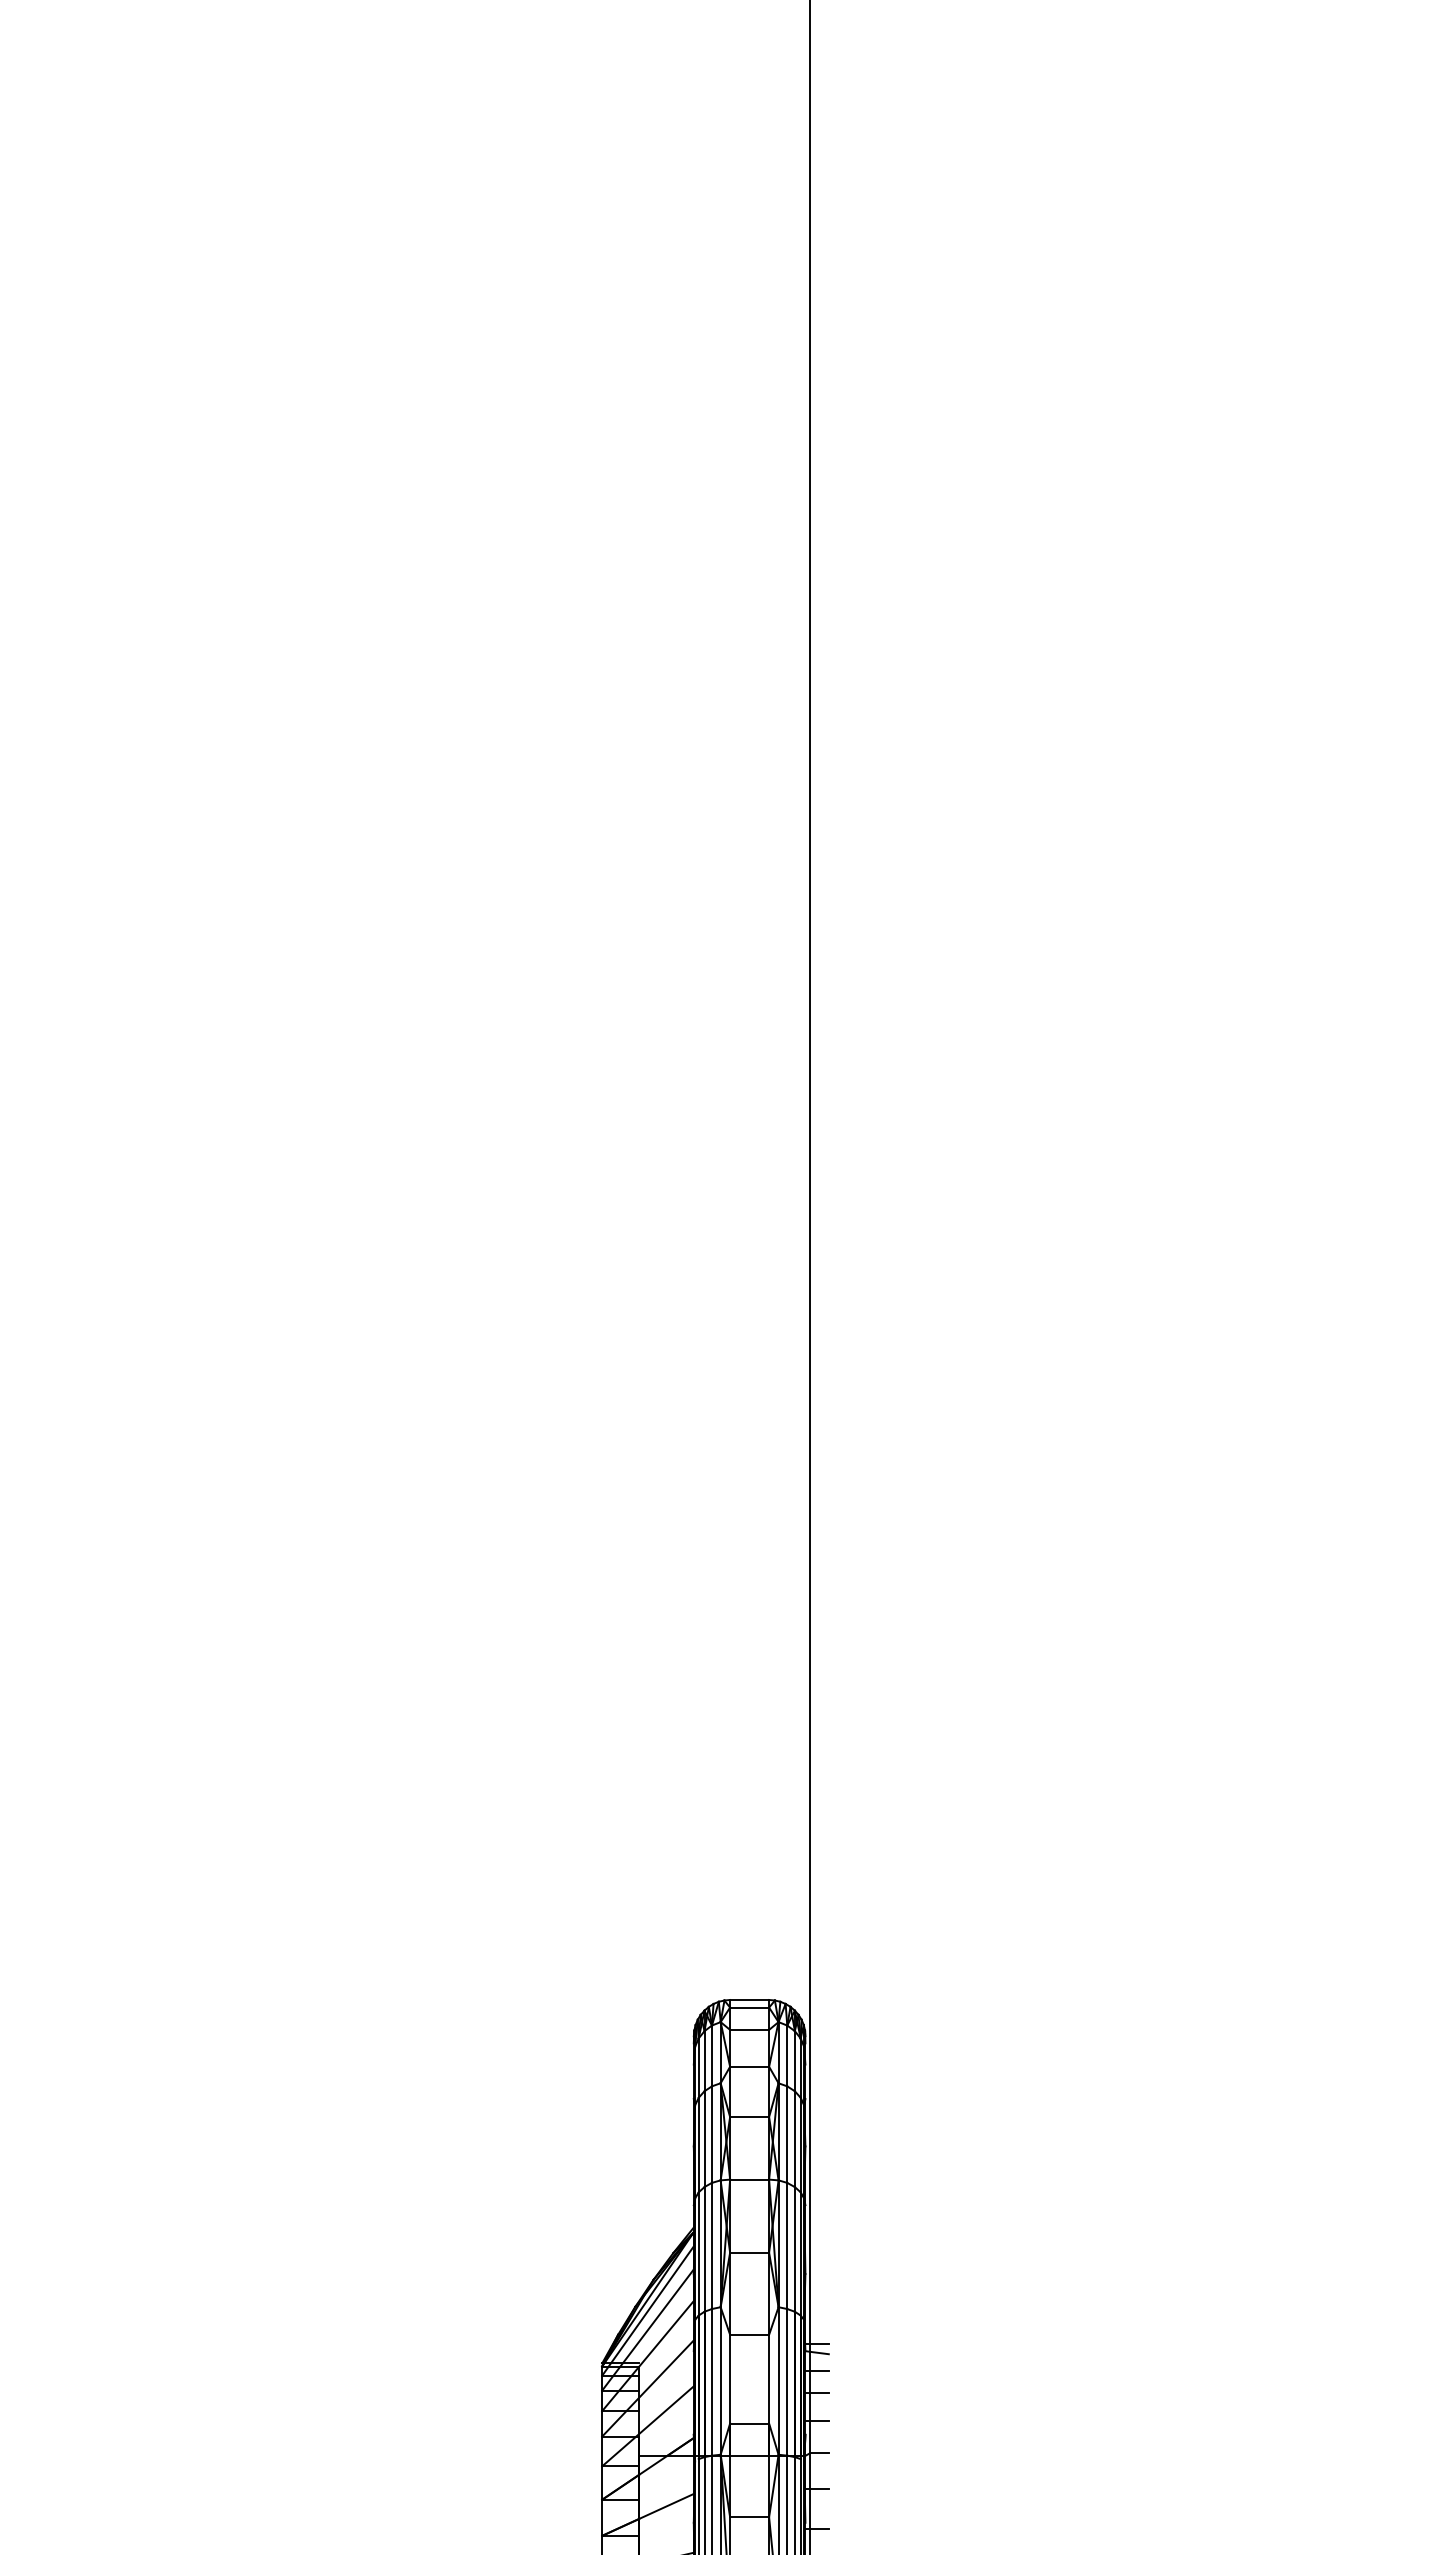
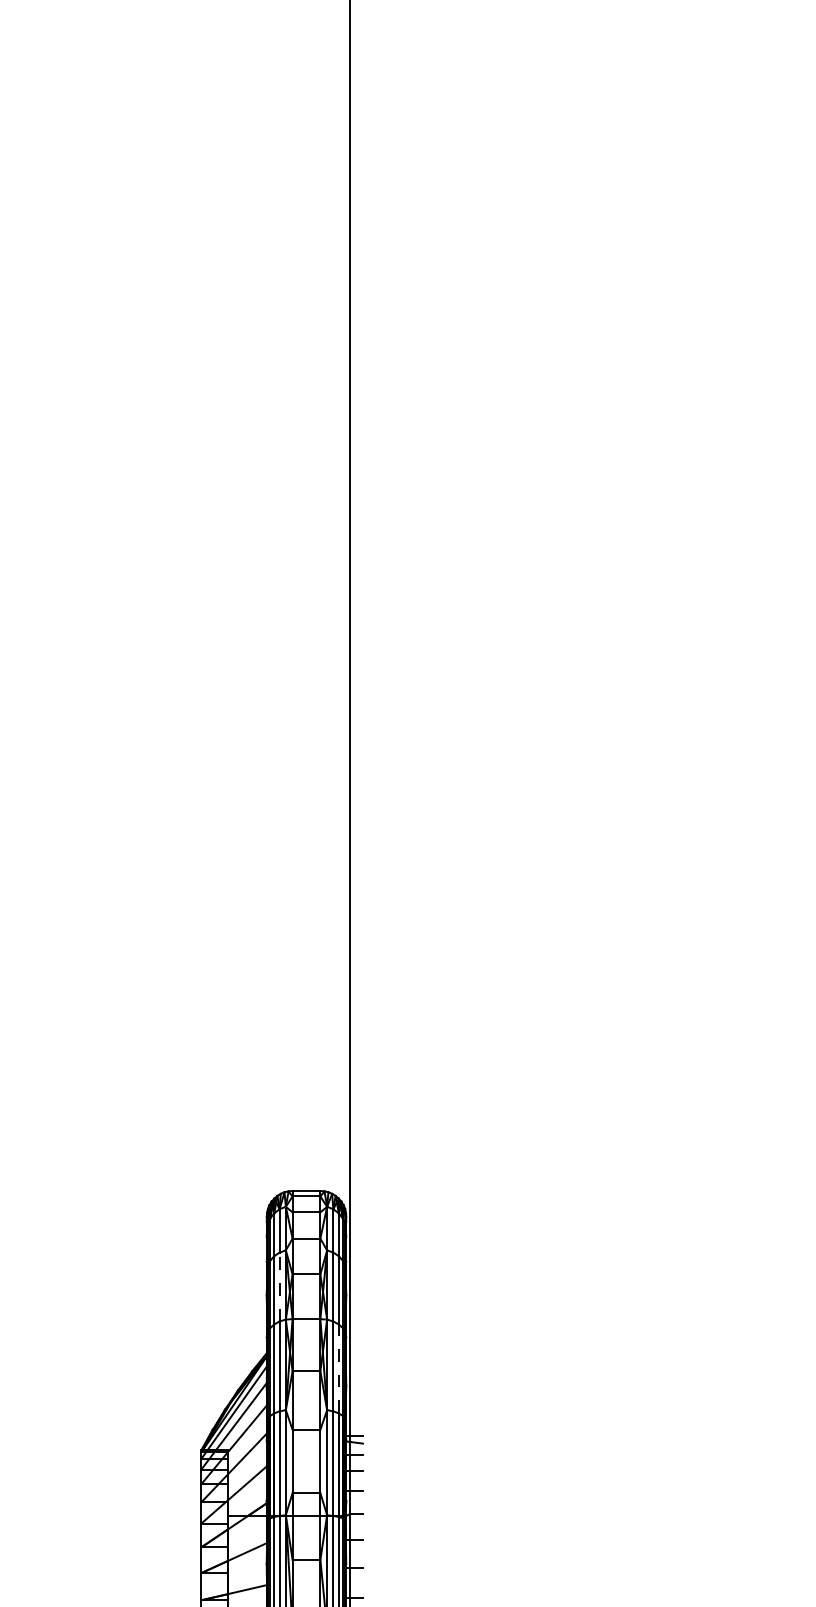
line: (711, 2134) -> (279, 1286), solid -> dashed
line: (794, 2248) -> (338, 1368), solid -> dashed

